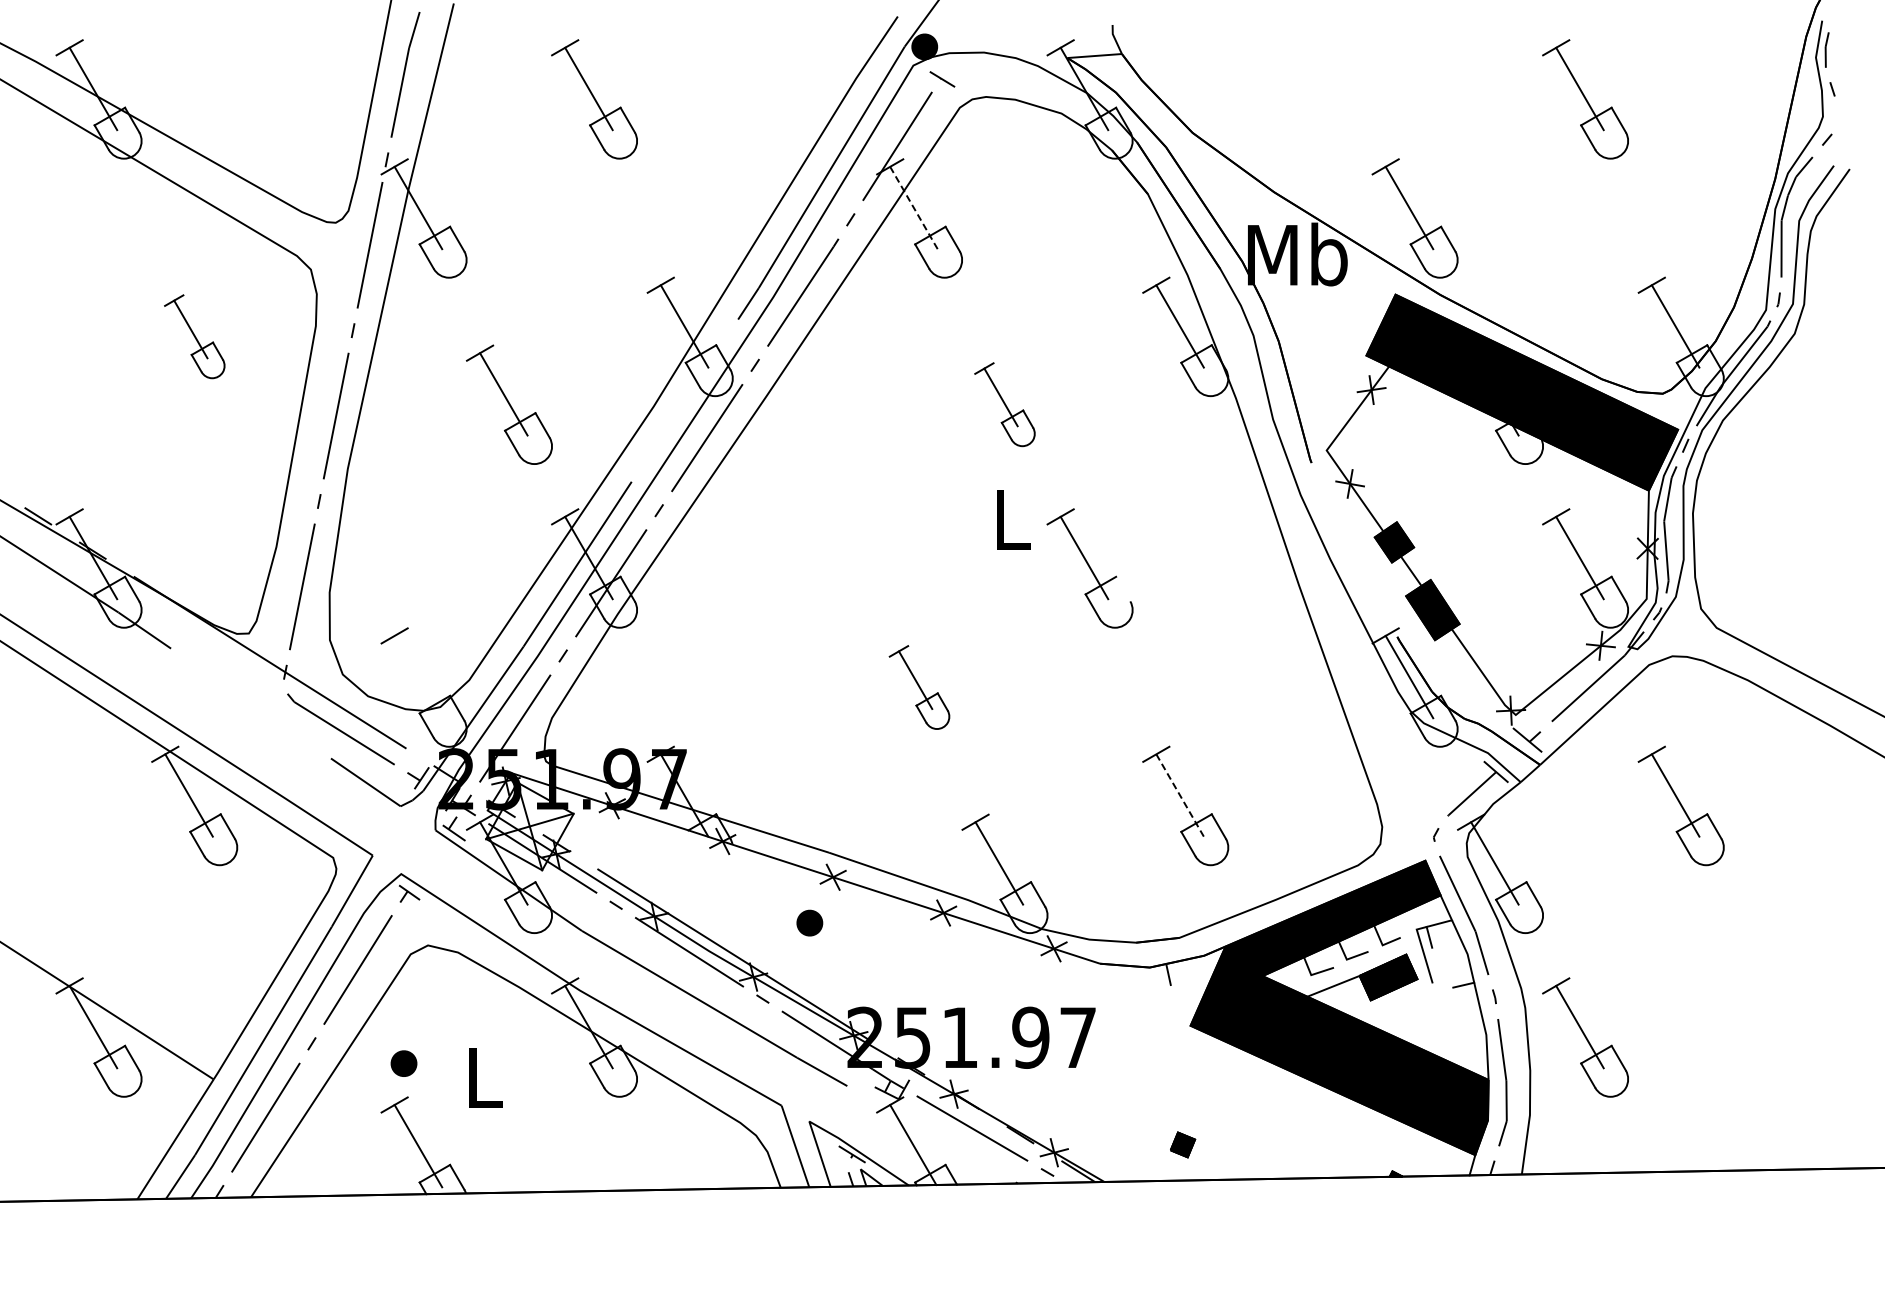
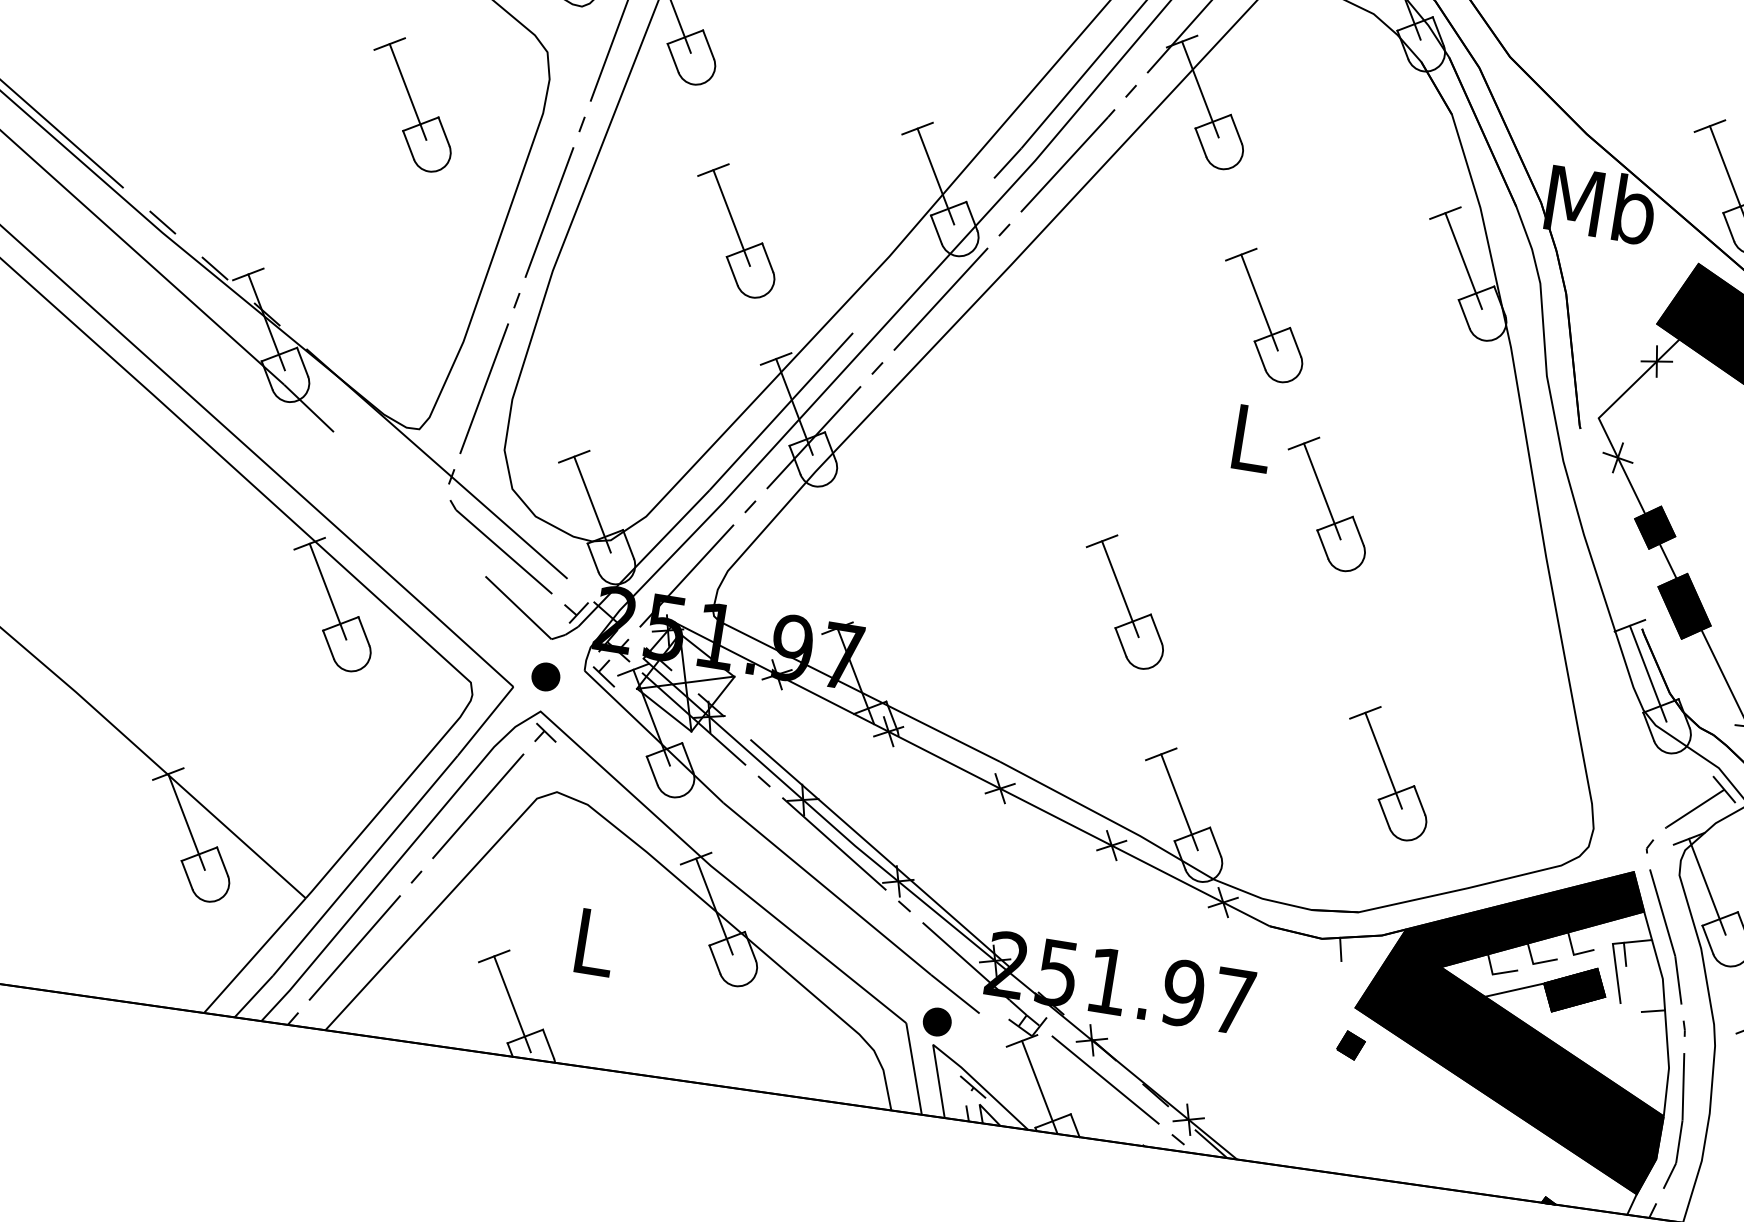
line: (913, 208) -> (1199, 89), dashed -> solid
part: (194, 336) -> (412, 103), size x1.43
part: (1004, 404) -> (1263, 314), size x1.43
line: (1123, 588) -> (1358, 530), added
line: (418, 676) -> (592, 504), added
part: (919, 687) -> (1124, 601), size x1.43
line: (1180, 795) -> (1384, 760), dashed -> solid
part: (809, 922) -> (937, 1021), moved
part: (403, 1063) -> (545, 676), moved
part: (1183, 1144) -> (1351, 1045), moved

